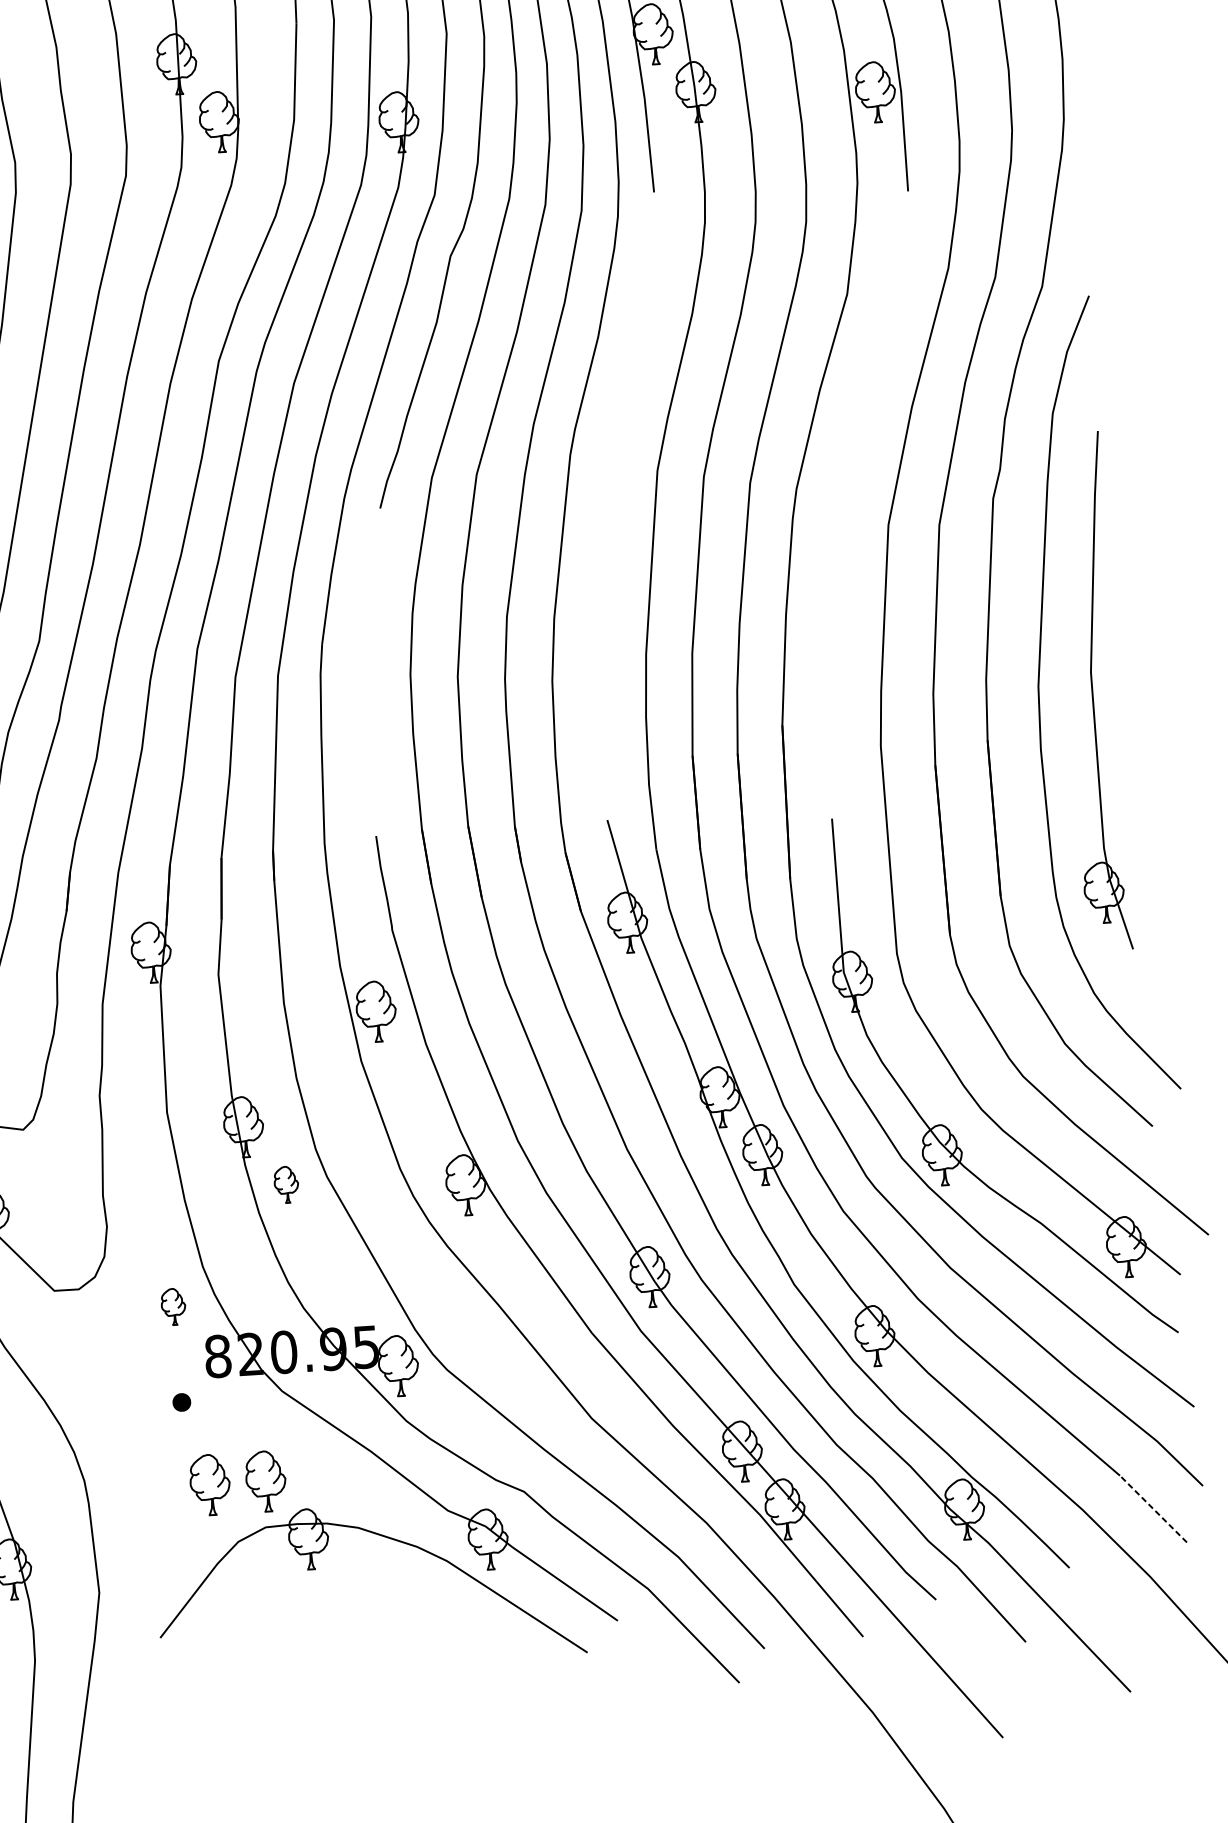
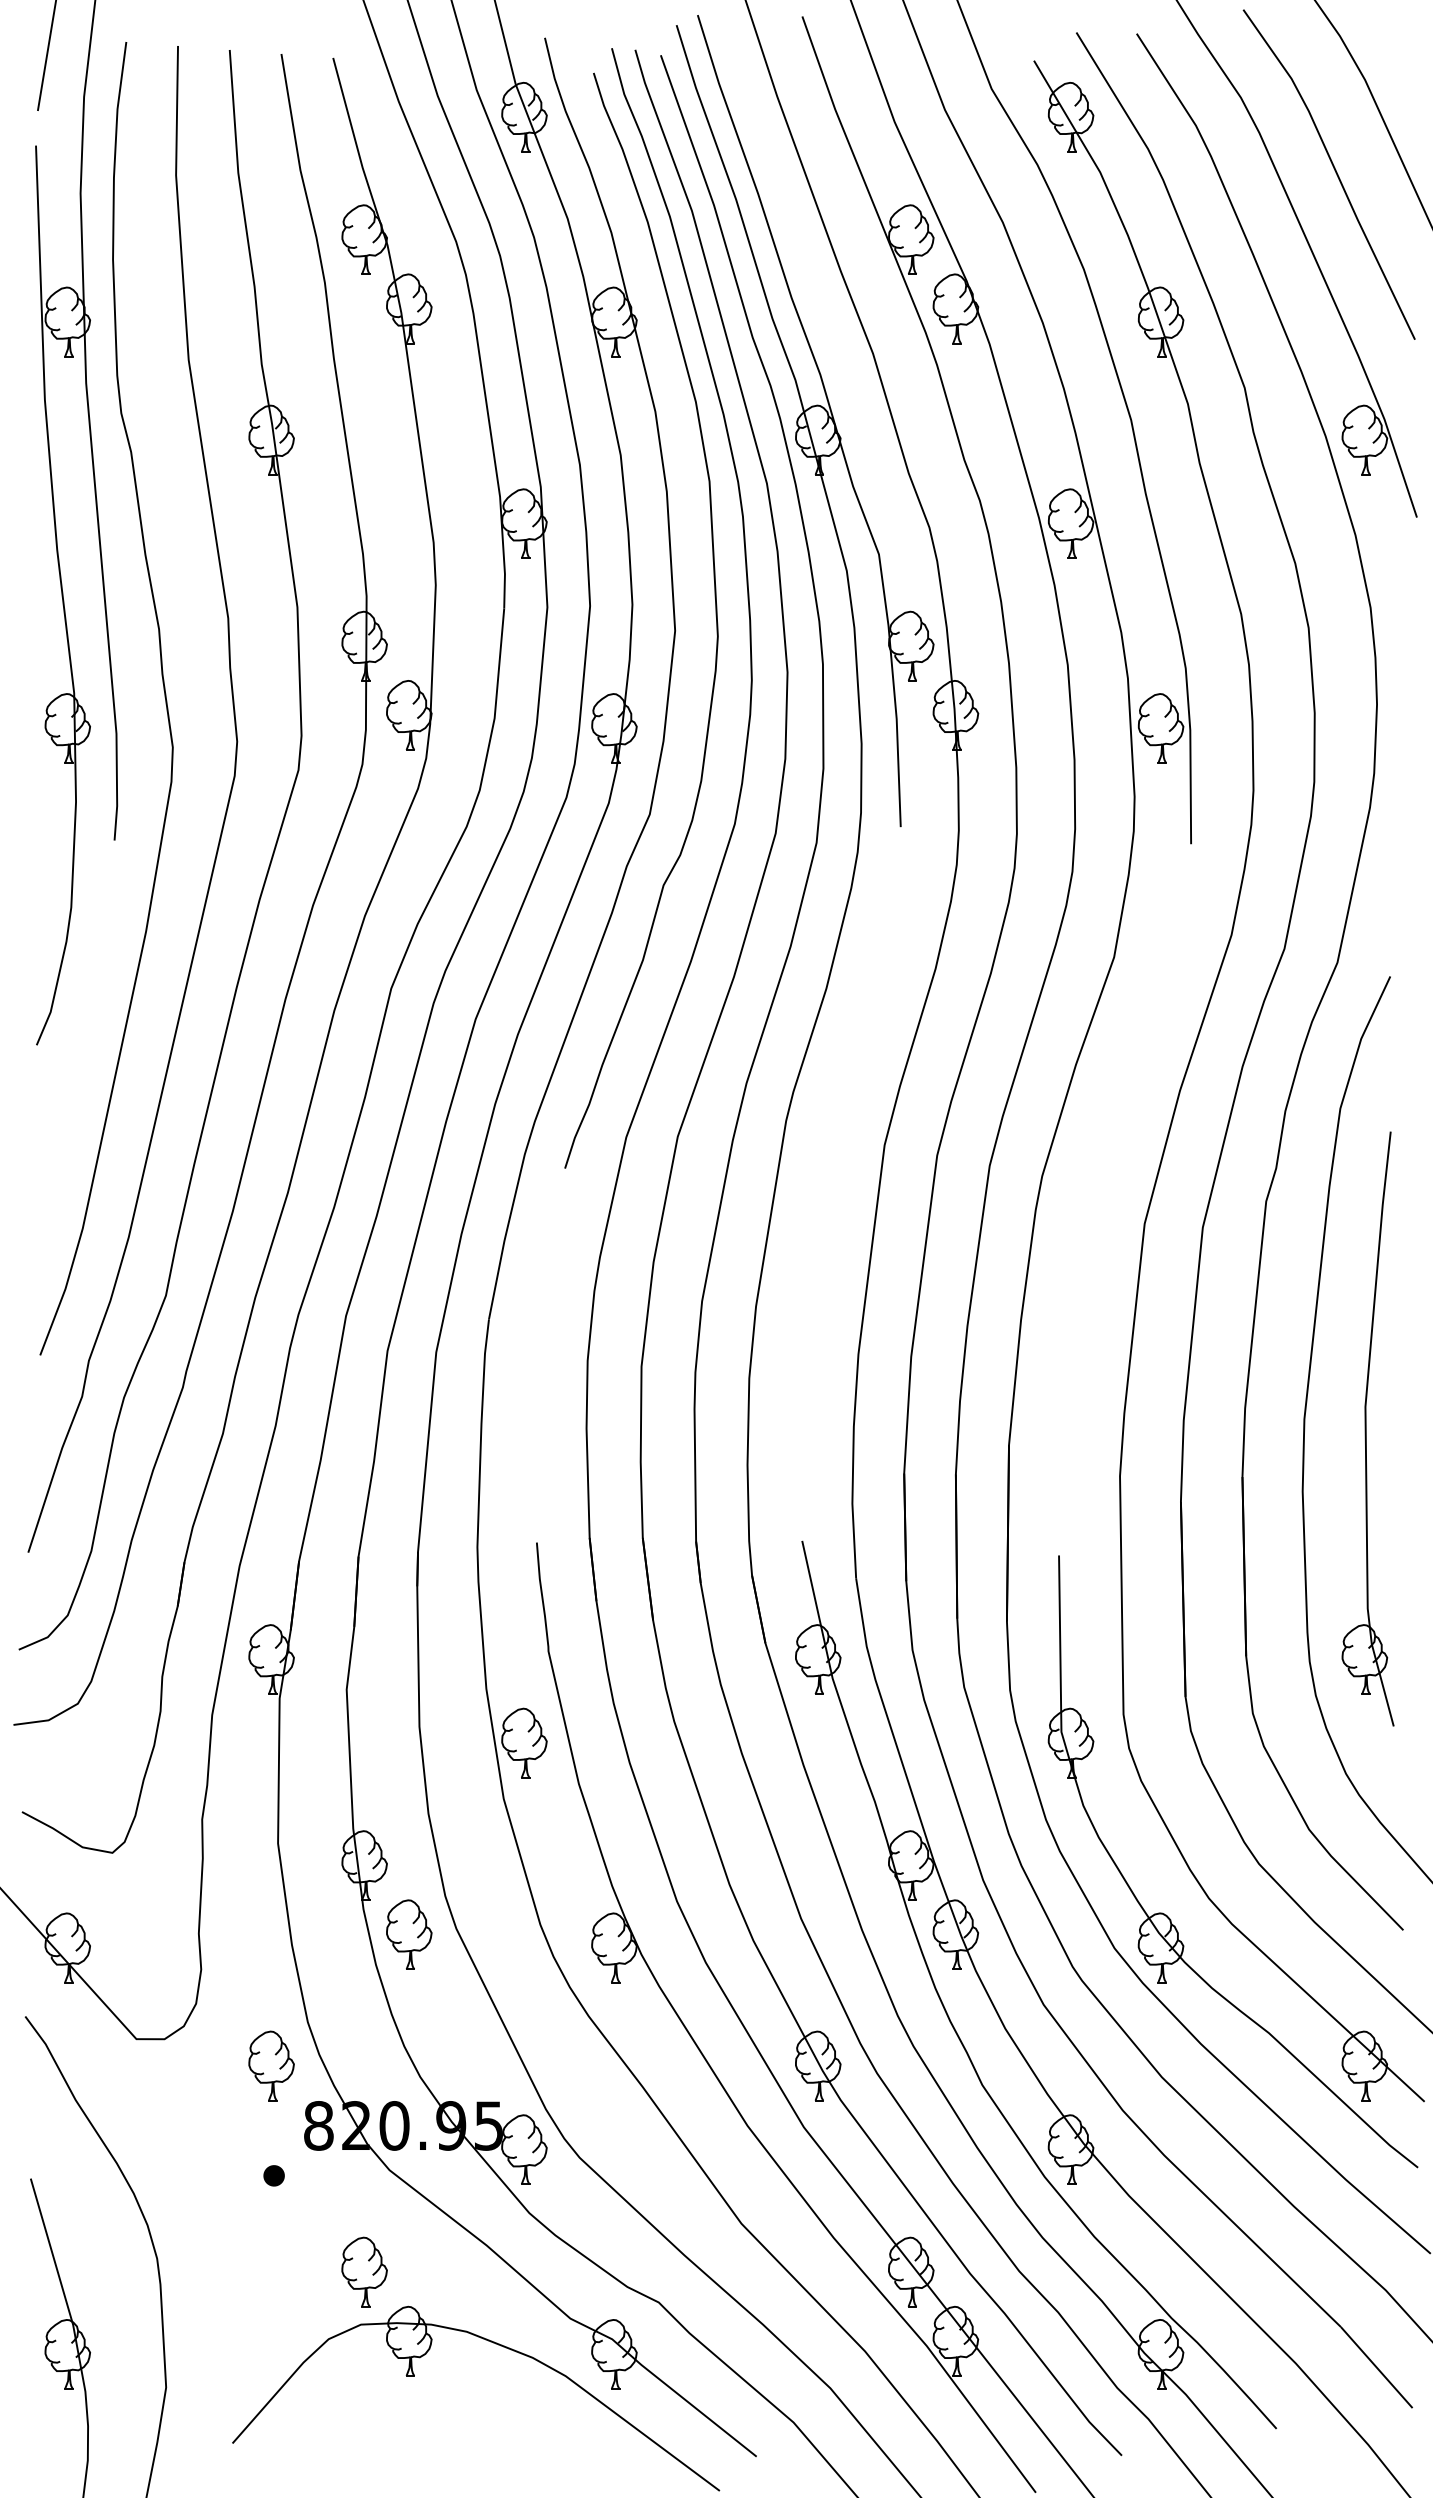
part: (286, 1184) -> (409, 1934), size x1.67
part: (173, 1306) -> (271, 2065), size x1.67
part: (210, 1484) -> (300, 2271), removed
line: (1153, 1509) -> (1376, 2367), dashed -> solid

